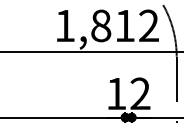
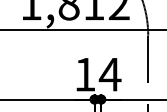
text: (140, 93) -> (110, 74), 12 -> 14

